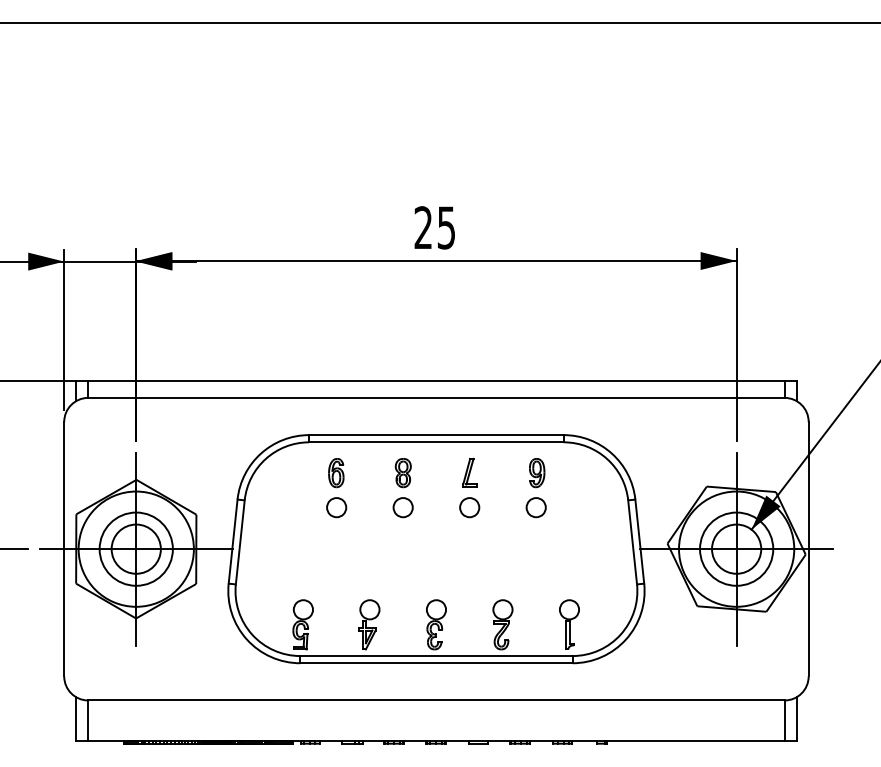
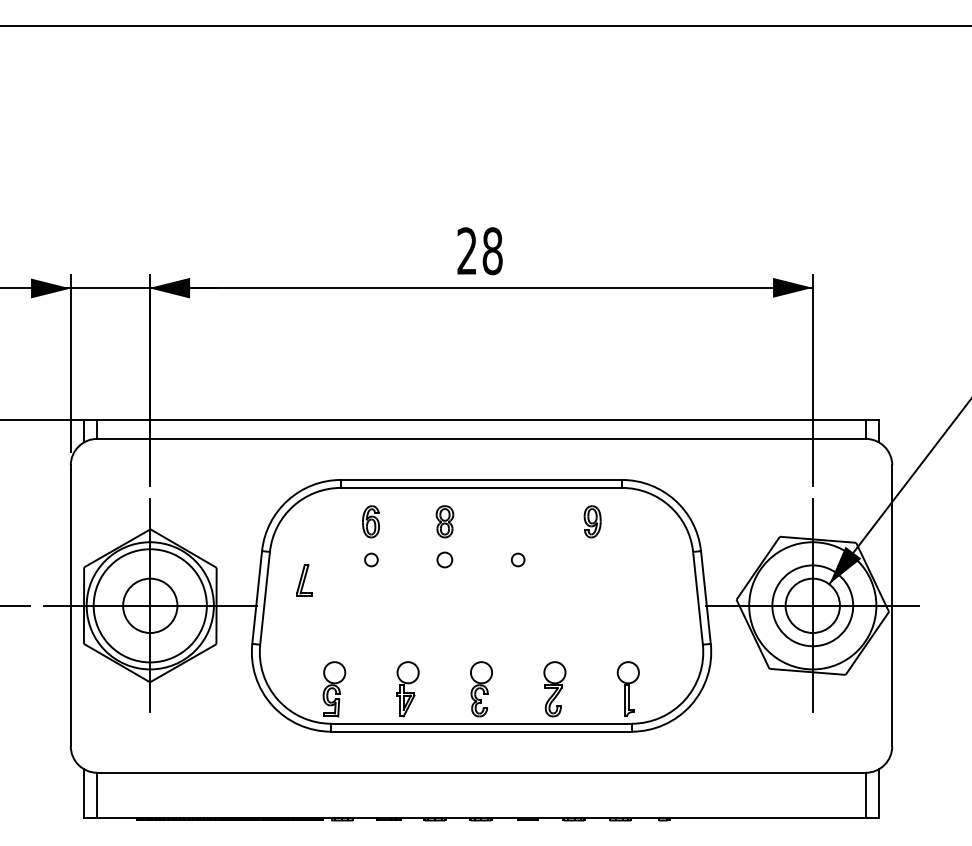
text: (446, 228) -> (492, 251), 25 -> 28
part: (469, 472) -> (304, 580), moved
part: (336, 507) -> (371, 559), size x0.6
part: (402, 507) -> (444, 559), size x0.7
part: (469, 507) -> (517, 559), size x0.6
part: (536, 507) -> (591, 559), removed
circle: (135, 548) -> (149, 605), size x1.4

